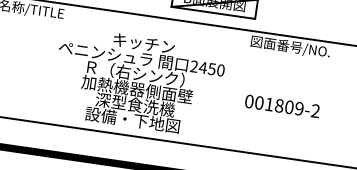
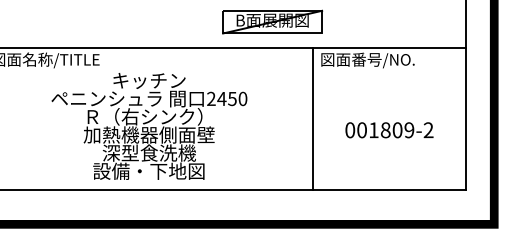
text: (138, 82) -> (149, 126), moved
line: (237, 89) -> (313, 118), added
text: (282, 106) -> (389, 130), moved

